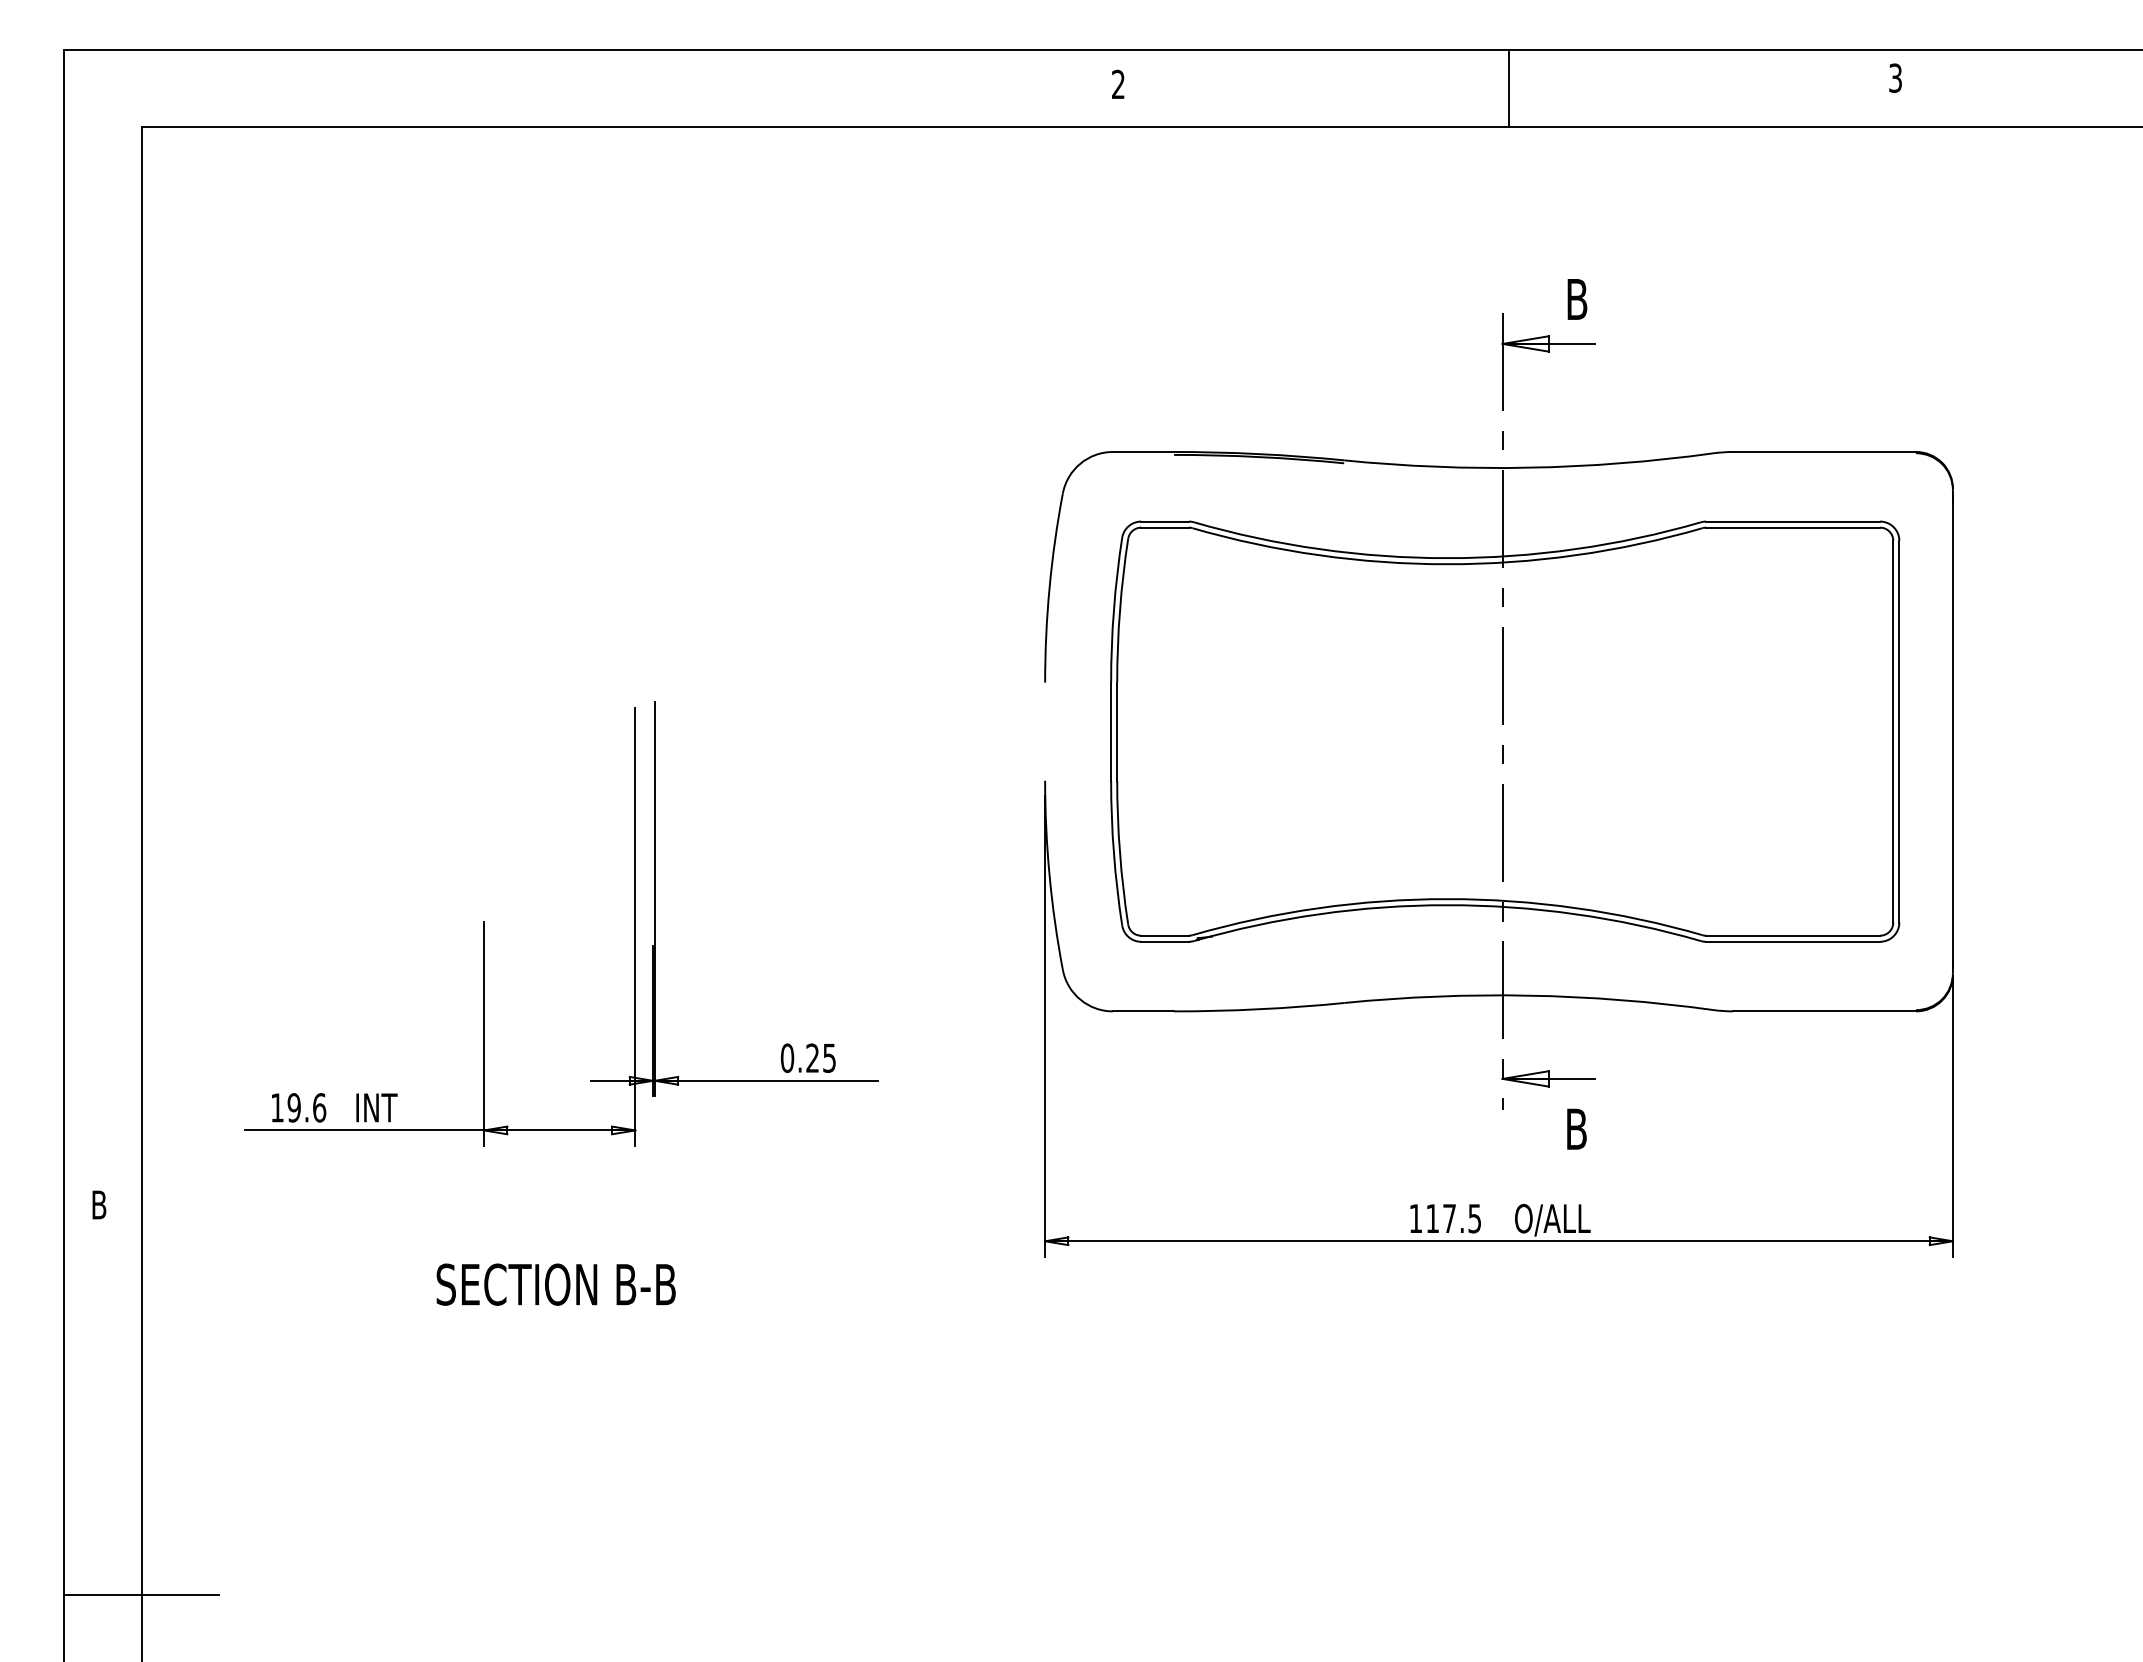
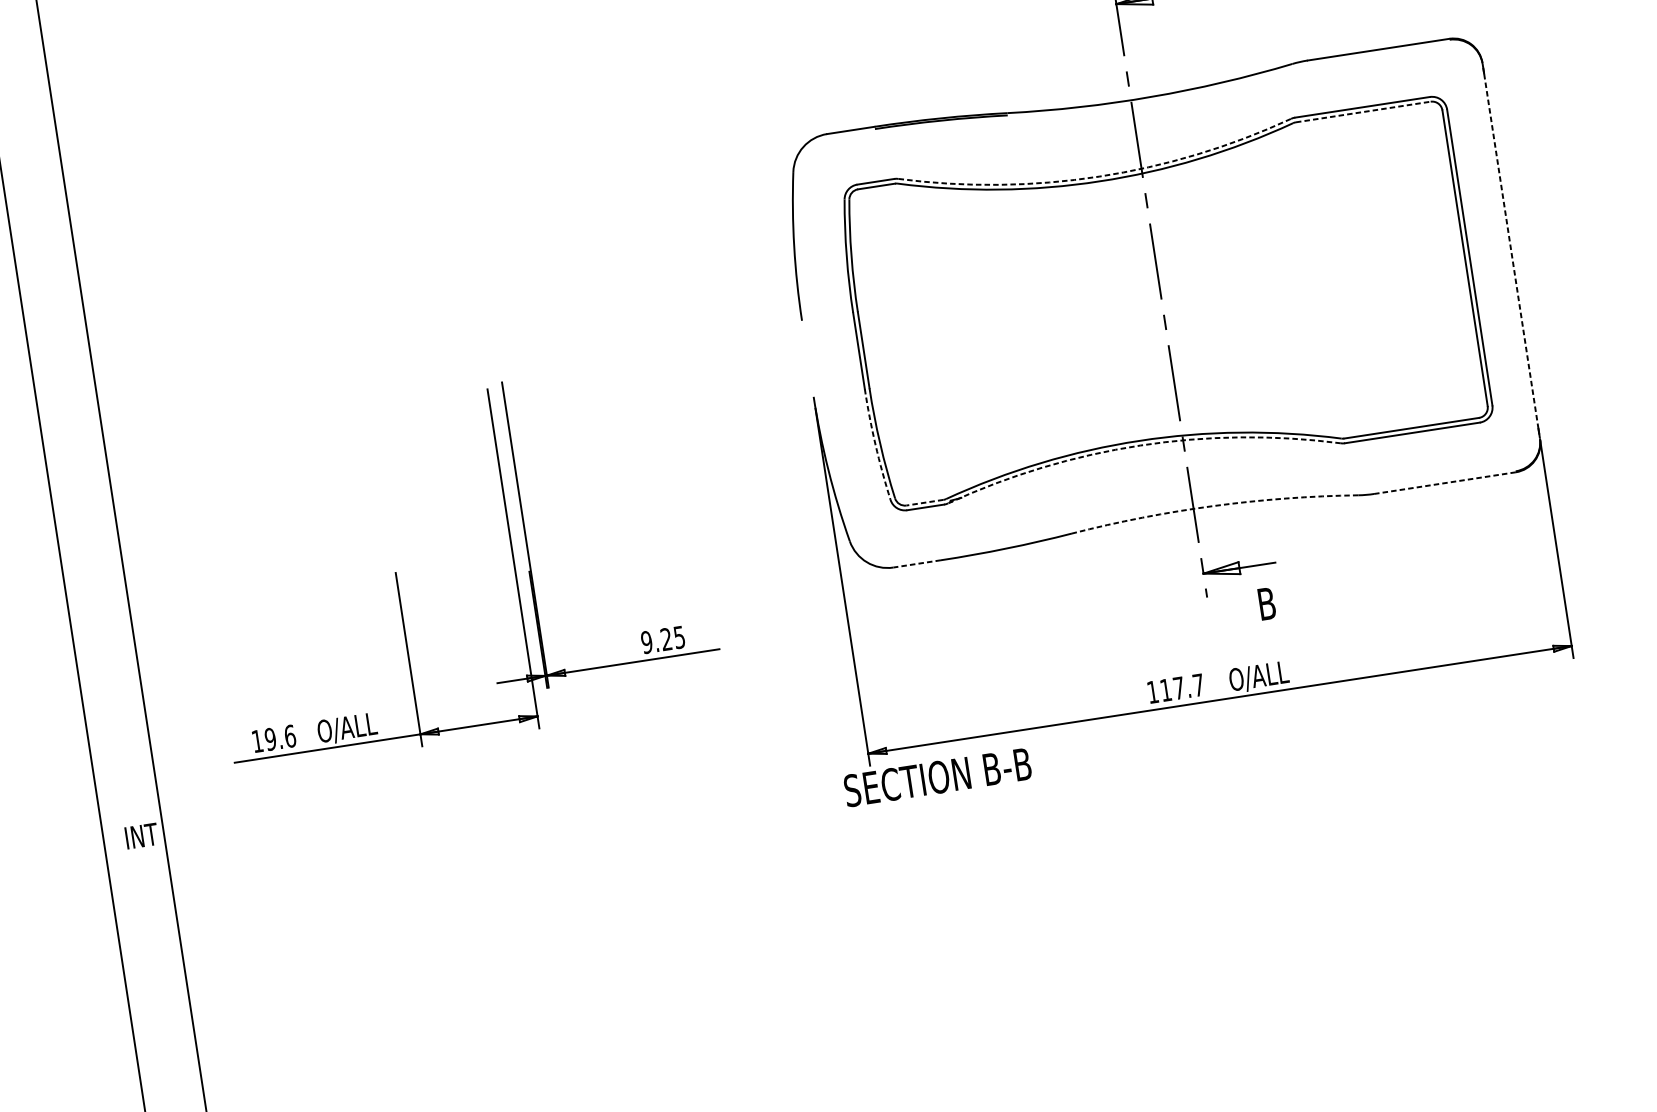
line: (1793, 527) -> (1363, 111), solid -> dashed
arc: (1447, 558) -> (1099, 176), solid -> dashed
line: (1952, 731) -> (1510, 251), solid -> dashed
arc: (1113, 853) -> (875, 445), solid -> dashed
arc: (1447, 905) -> (1140, 445), solid -> dashed
line: (1165, 935) -> (925, 502), solid -> dashed
arc: (1528, 995) -> (1213, 505), solid -> dashed
line: (1143, 1011) -> (917, 563), solid -> dashed
line: (1824, 1011) -> (1444, 483), solid -> dashed
text: (787, 1057) -> (646, 641), 0.25 -> 9.25
text: (392, 1109) -> (346, 728), INT -> O/ALL
text: (114, 1204) -> (142, 835), B -> INT
text: (1474, 1218) -> (1198, 685), 117.5 -> 117.7
text: (555, 1284) -> (937, 777), moved

